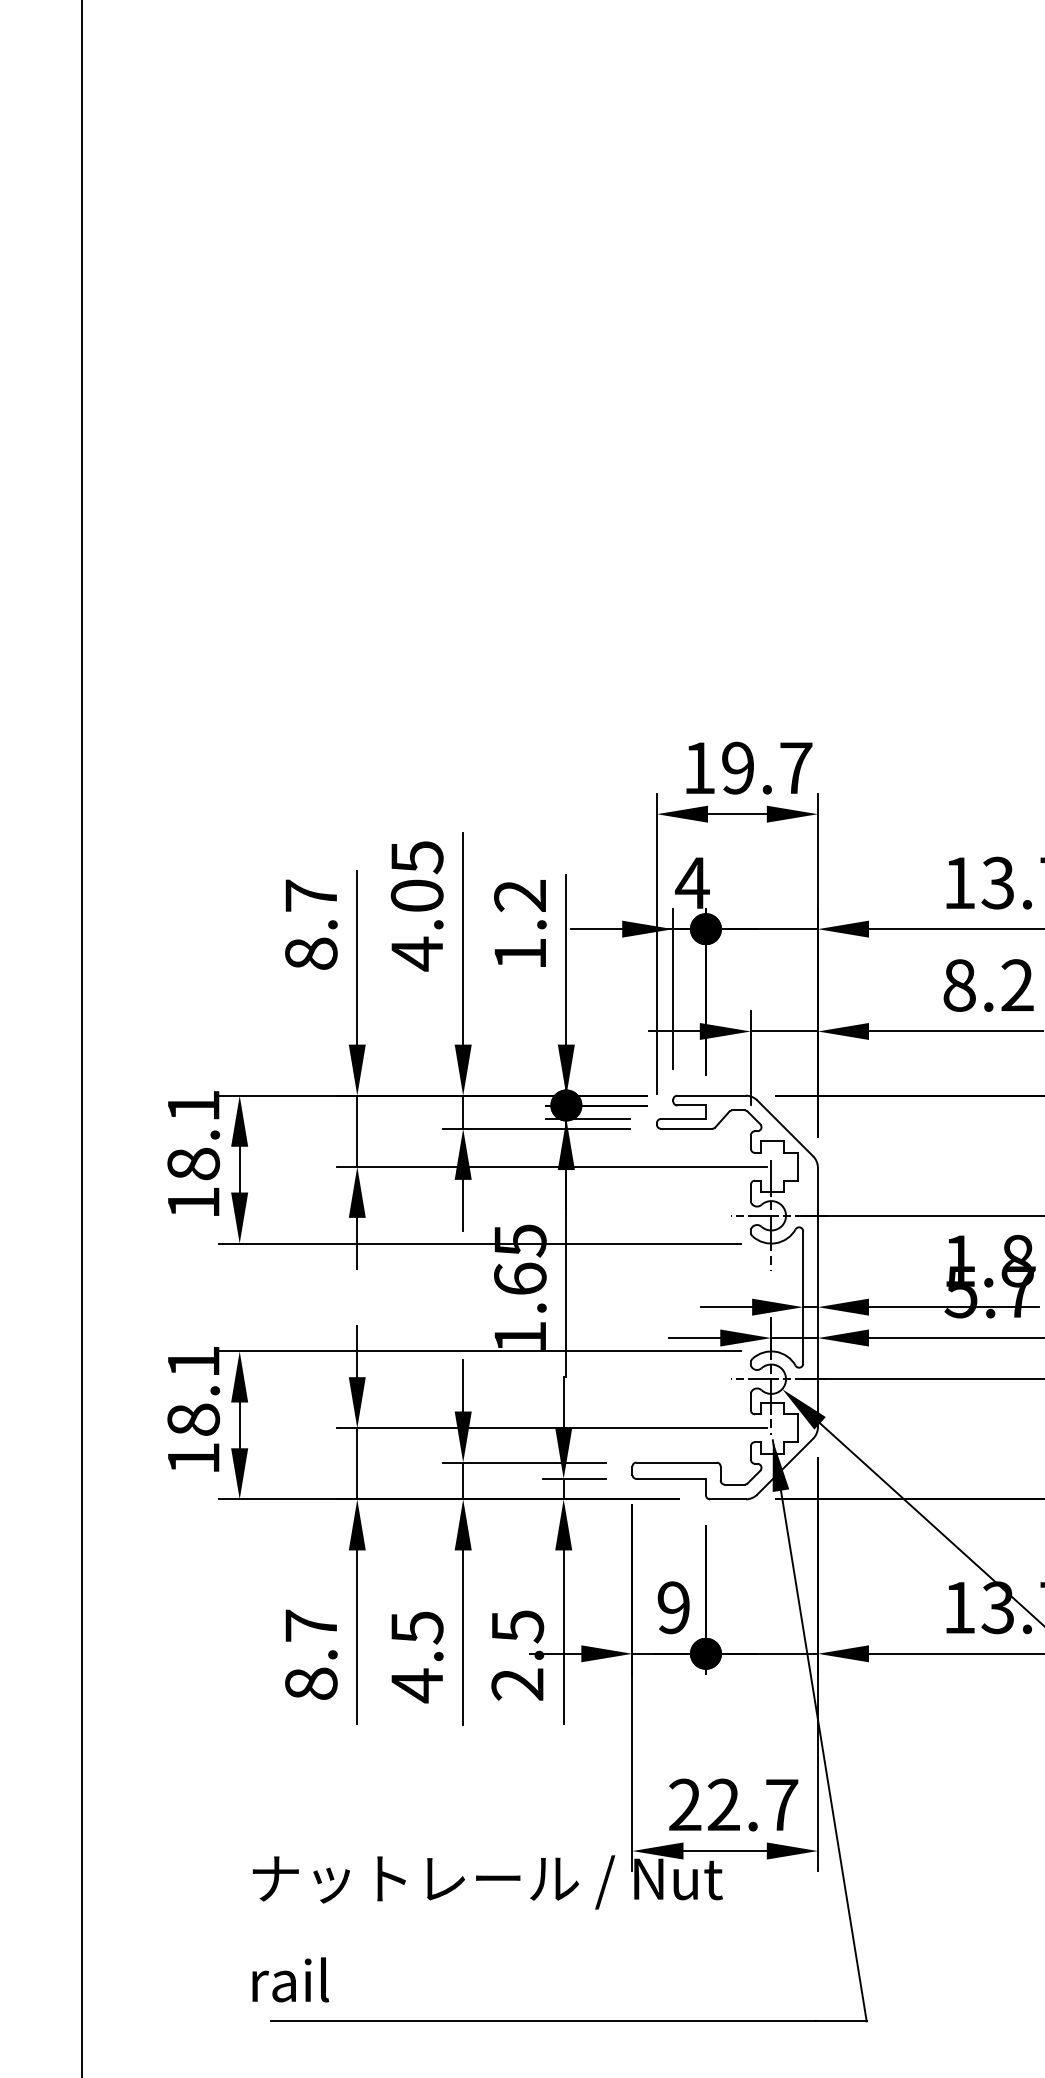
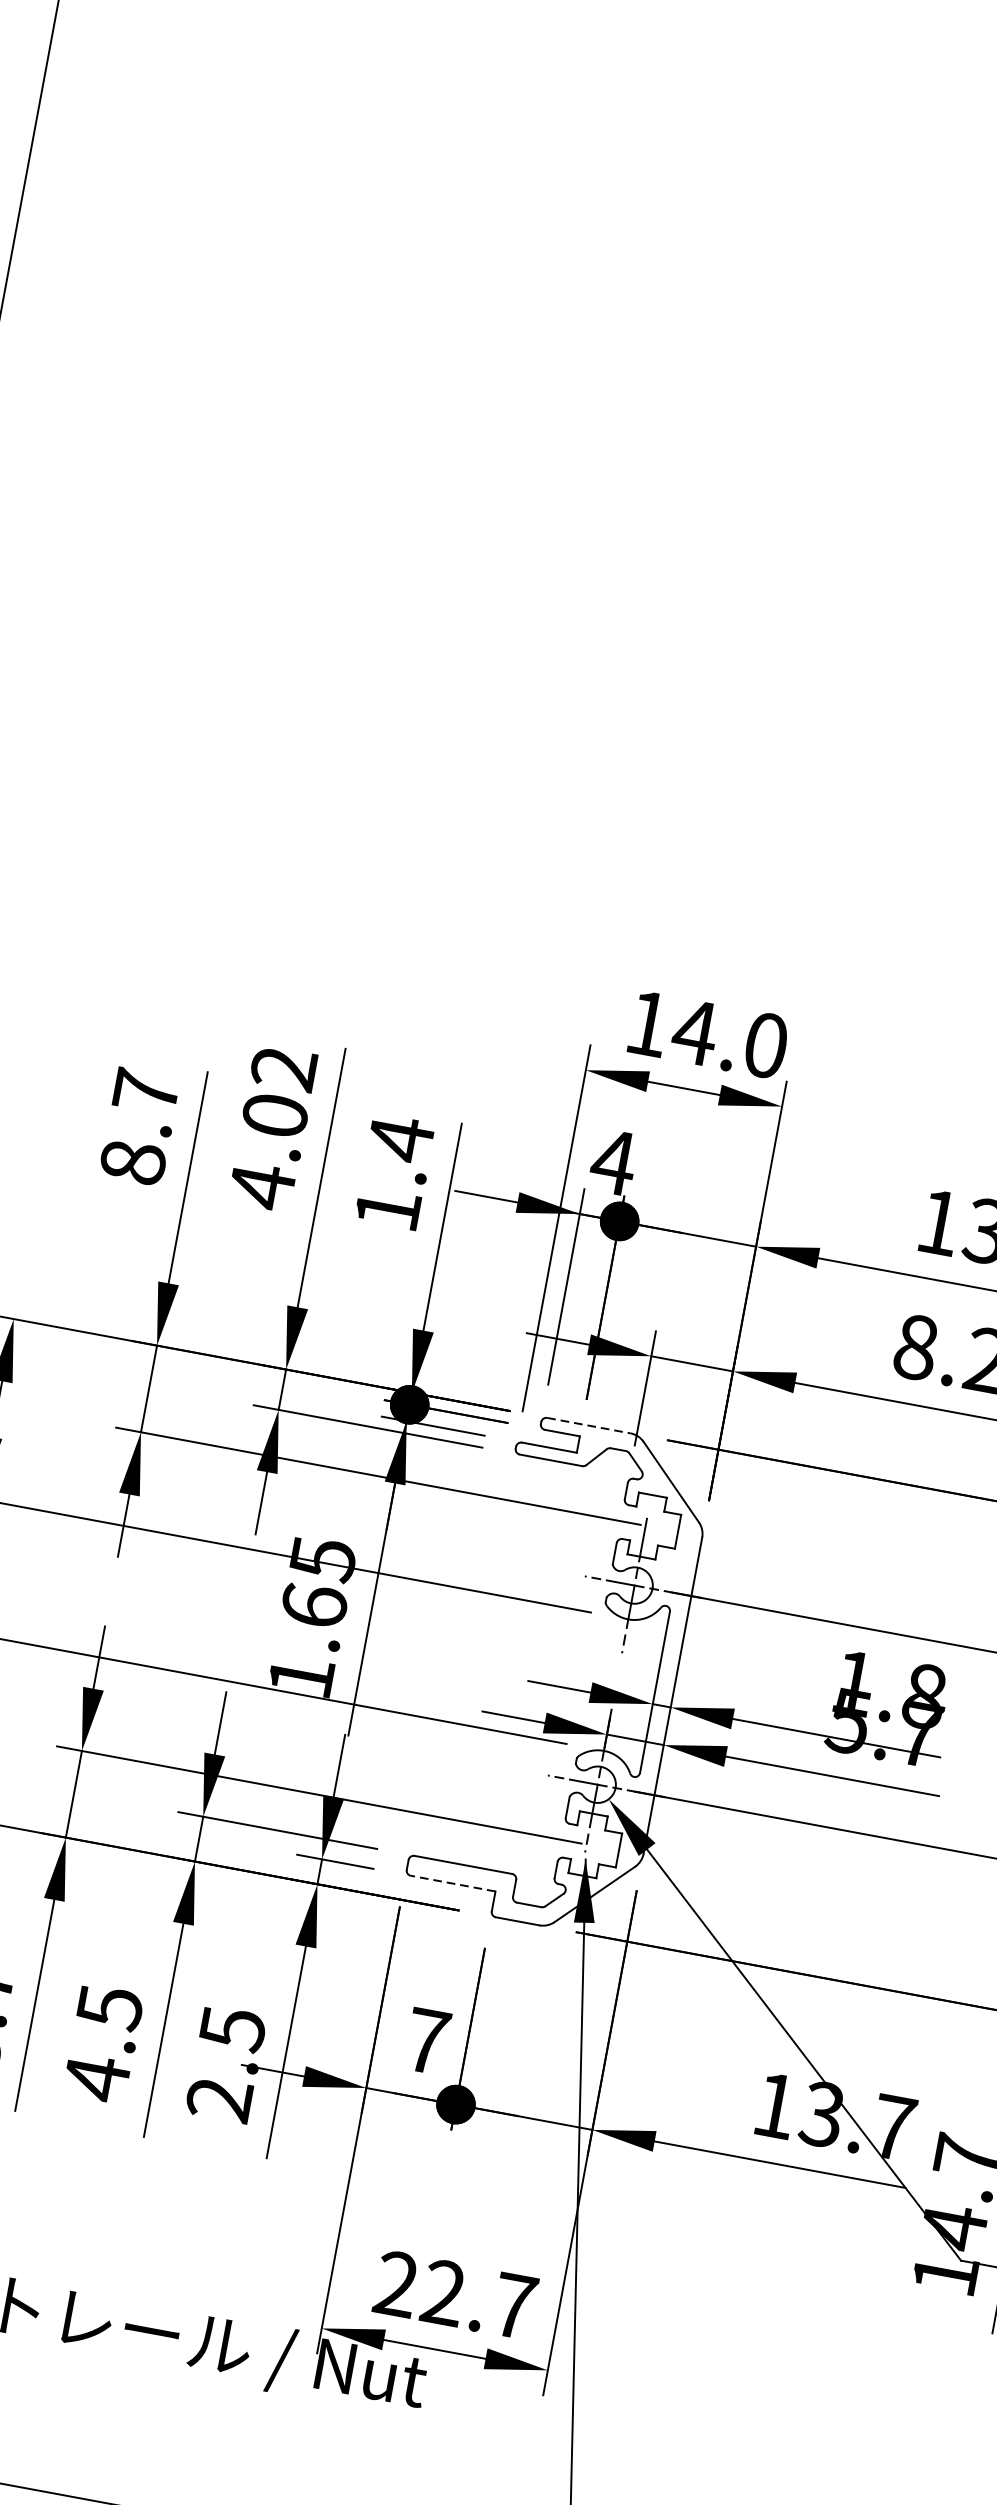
text: (766, 767) -> (729, 1038), 19.7 -> 14.0
text: (416, 857) -> (283, 1068), 4.05 -> 4.02
text: (519, 895) -> (400, 1138), 1.2 -> 1.4
line: (712, 1095) -> (590, 1425), solid -> dashed
line: (671, 1478) -> (453, 1883), solid -> dashed
text: (673, 1607) -> (426, 2040), 9 -> 7

